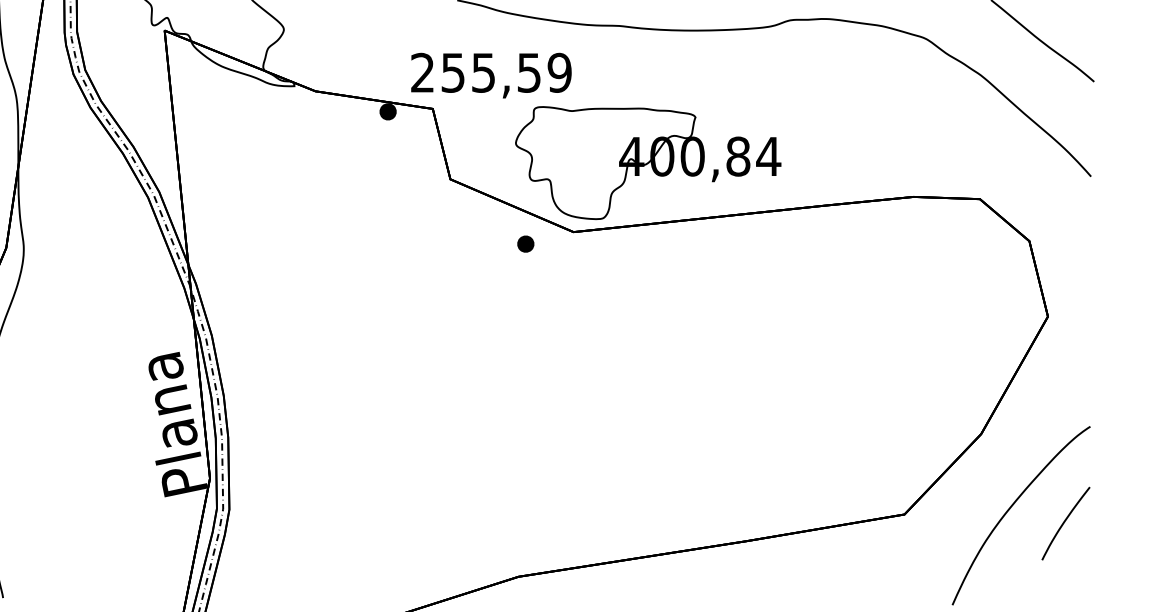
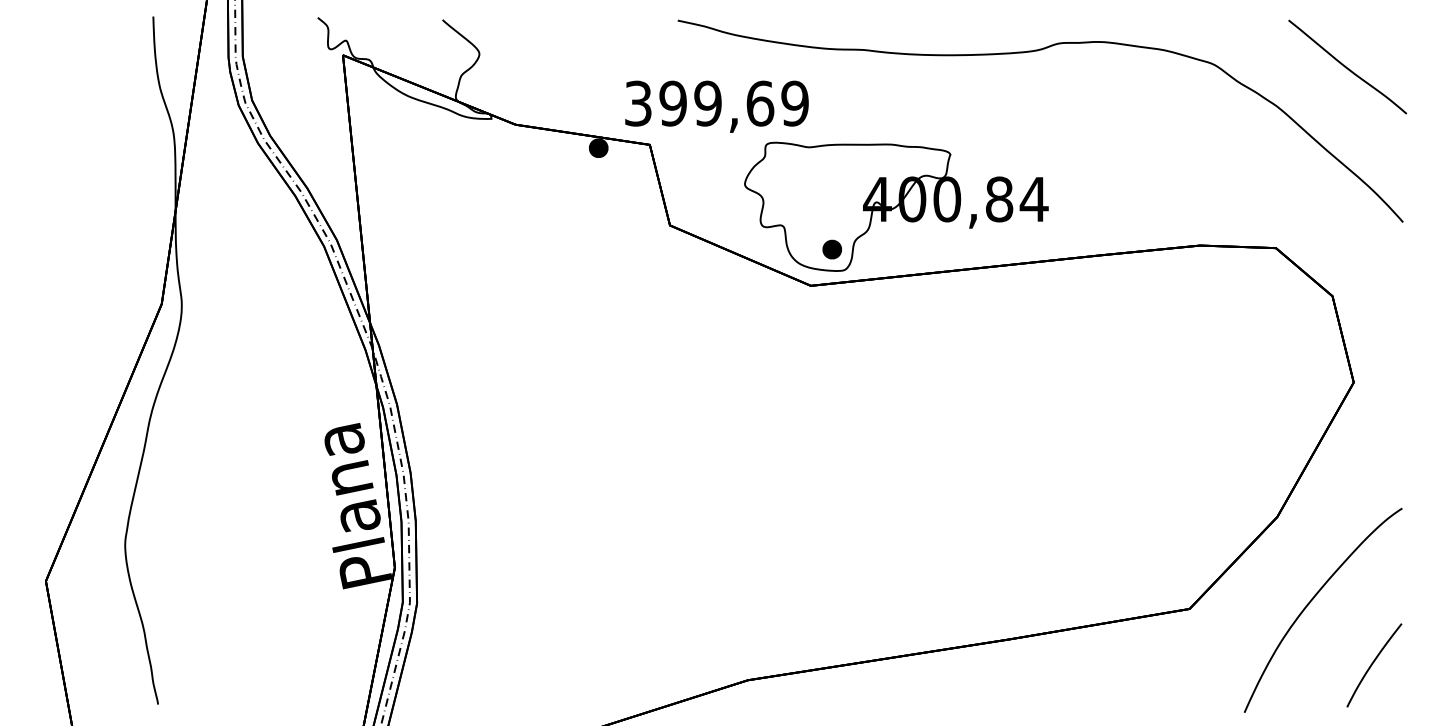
text: (476, 72) -> (699, 103), 255,59 -> 399,69
part: (525, 244) -> (831, 249), moved
curve: (1064, 523) -> (1372, 665), moved

